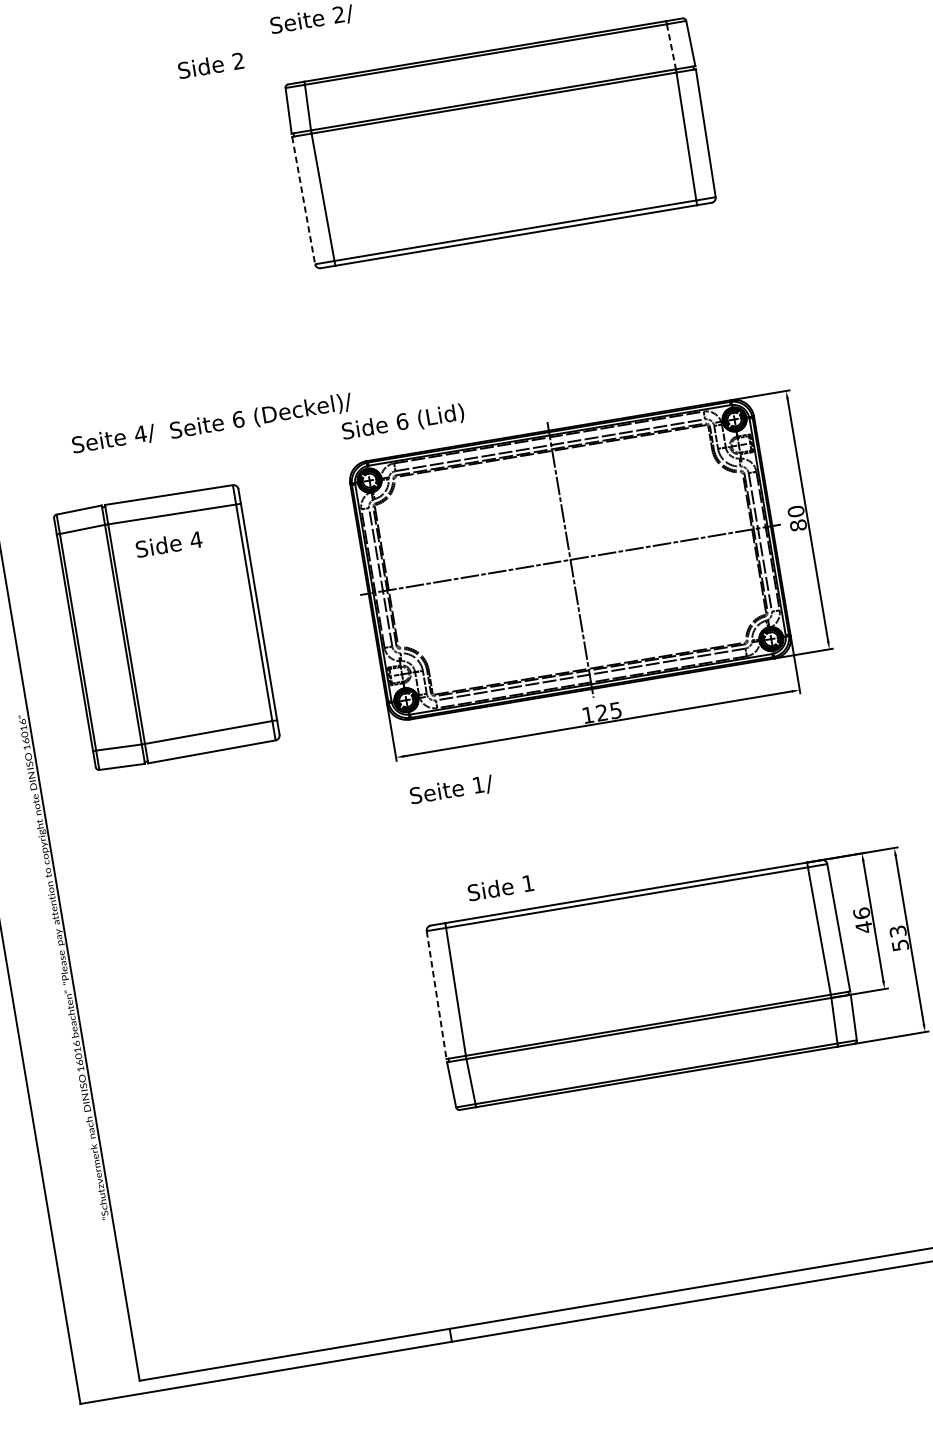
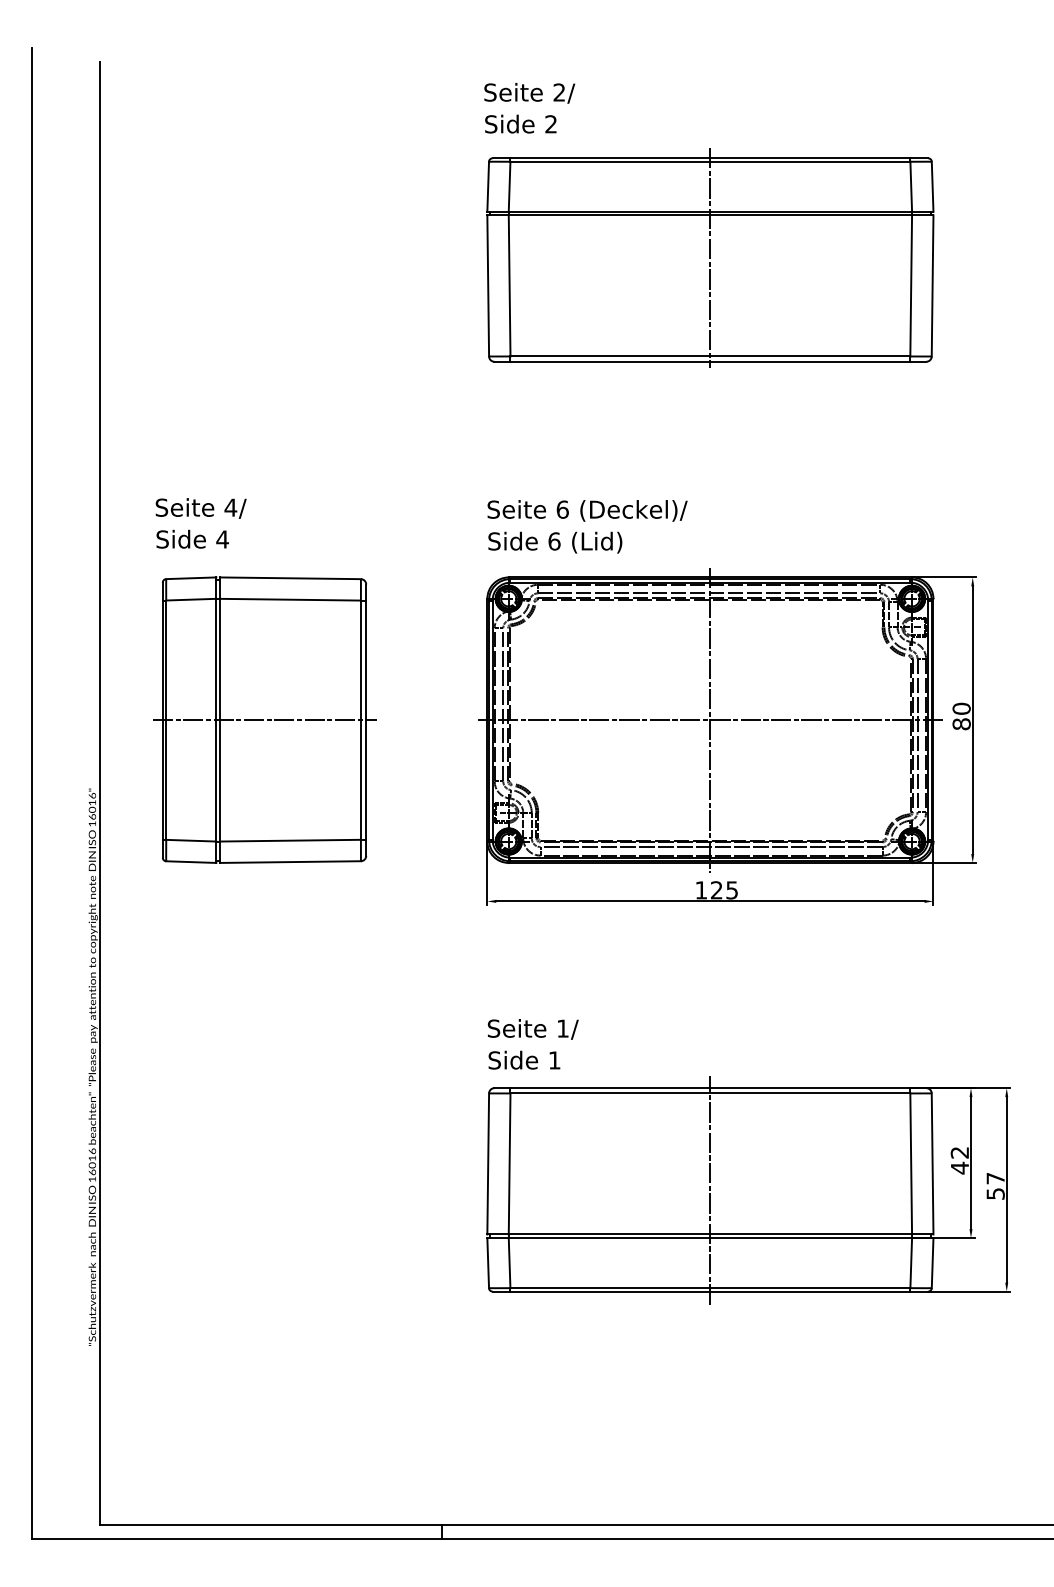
line: (671, 47) -> (911, 187), dashed -> solid
text: (210, 65) -> (520, 123), moved
line: (500, 141) -> (710, 257), added
line: (303, 200) -> (488, 285), dashed -> solid
text: (261, 416) -> (587, 510), moved
text: (113, 439) -> (200, 508), moved
text: (168, 543) -> (192, 538), moved
line: (167, 627) -> (264, 720), added
text: (451, 790) -> (532, 1029), moved
text: (500, 887) -> (524, 1059), moved
text: (861, 913) -> (959, 1152), 46 -> 42
text: (897, 931) -> (995, 1178), 53 -> 57
line: (641, 984) -> (710, 1189), added
line: (436, 994) -> (488, 1163), dashed -> solid

